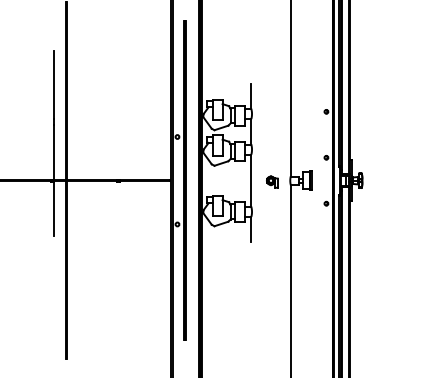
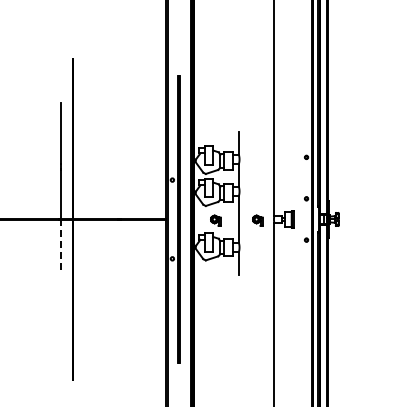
part: (225, 181) -> (215, 220), added
line: (54, 208) -> (61, 244), solid -> dashed

